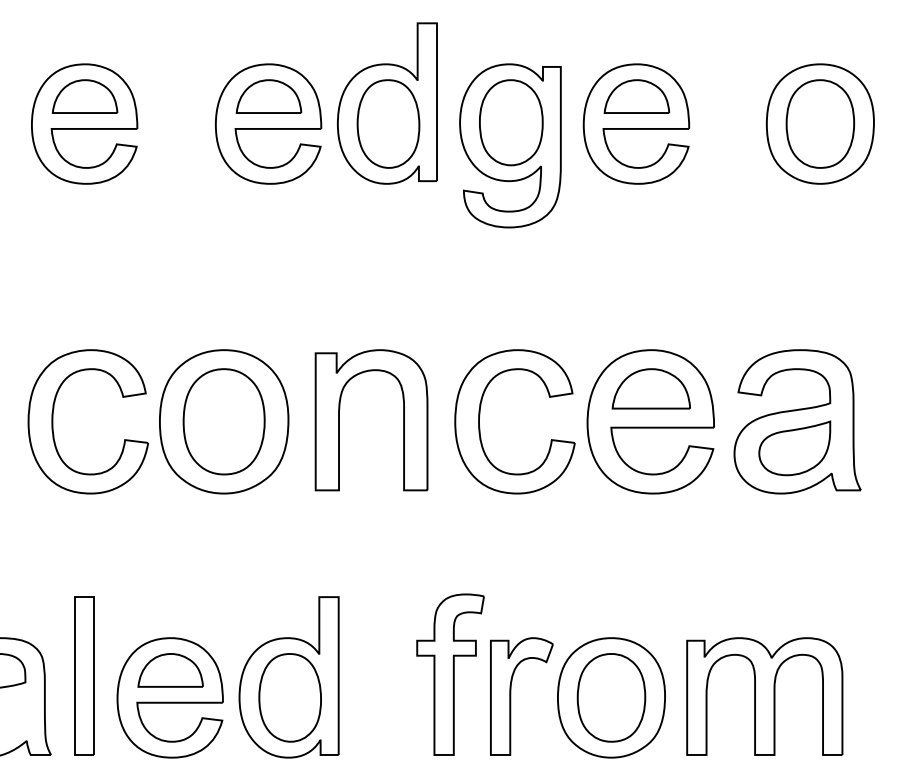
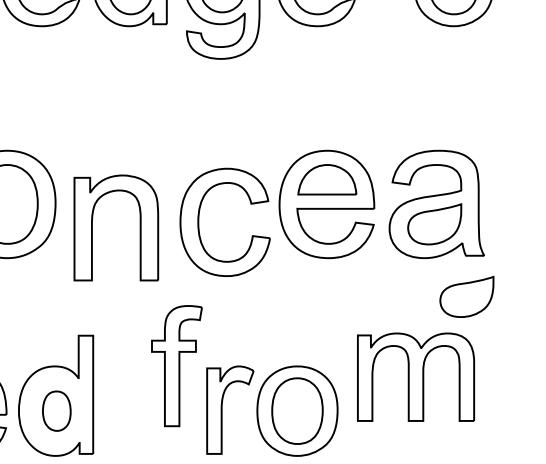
part: (480, 415) -> (199, 217), moved
part: (339, 420) -> (92, 228), moved
part: (837, 545) -> (466, 297), added
part: (450, 674) -> (176, 365), moved
part: (764, 696) -> (415, 377), moved
part: (289, 697) -> (56, 410), size x0.6

